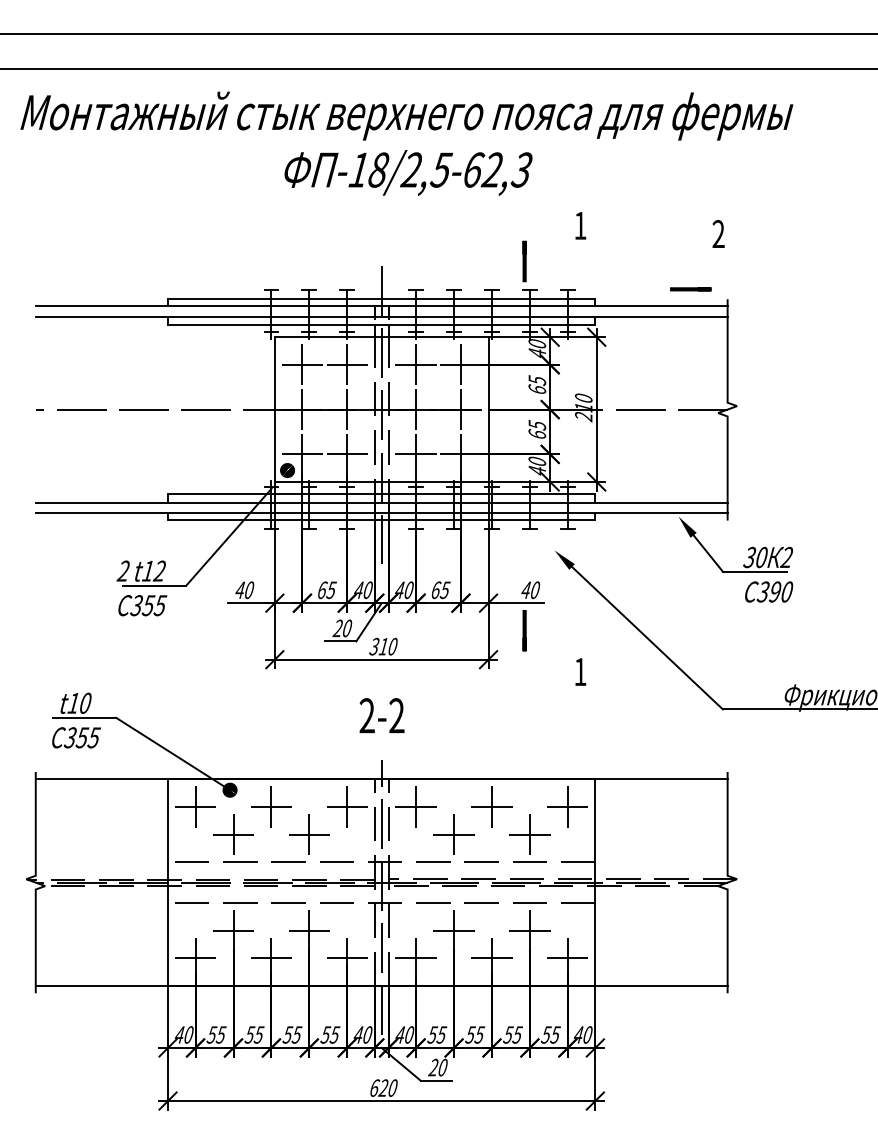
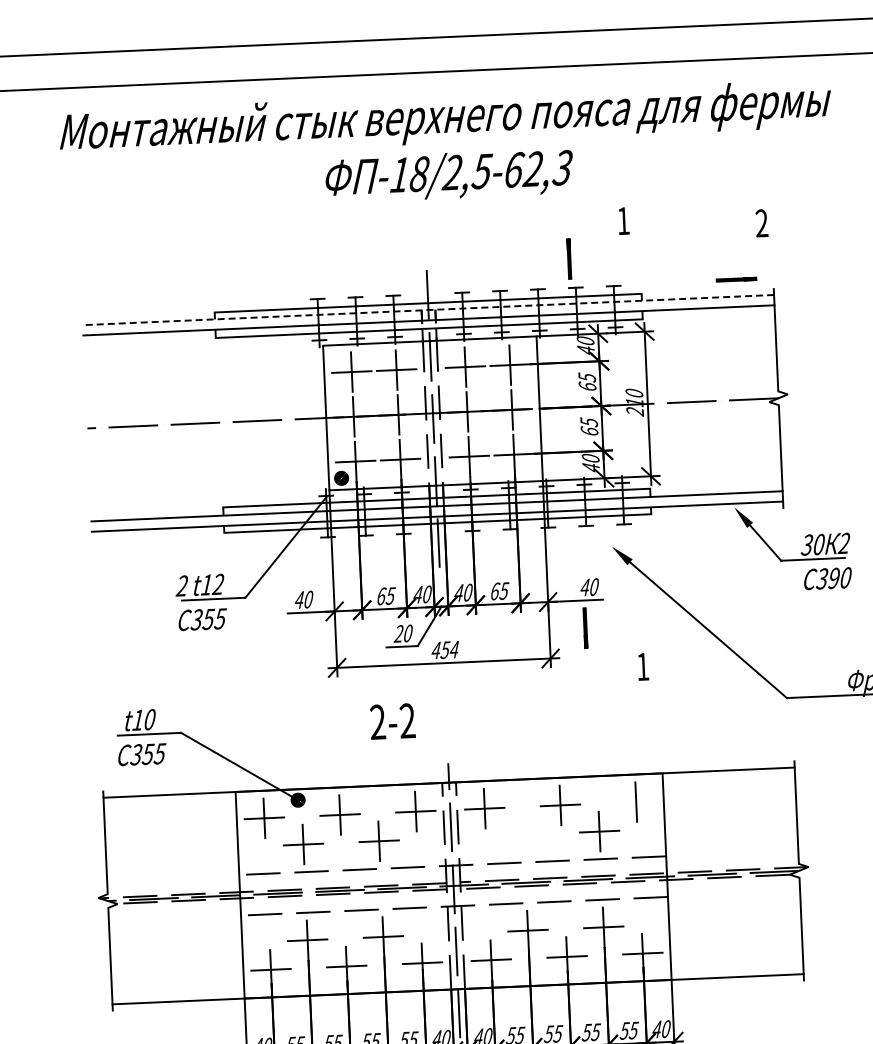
line: (381, 306) -> (428, 310), solid -> dashed
text: (383, 646) -> (445, 649), 310 -> 454
text: (381, 715) -> (392, 721), moved
line: (567, 806) -> (635, 801), removed
part: (453, 834) -> (523, 834), removed

